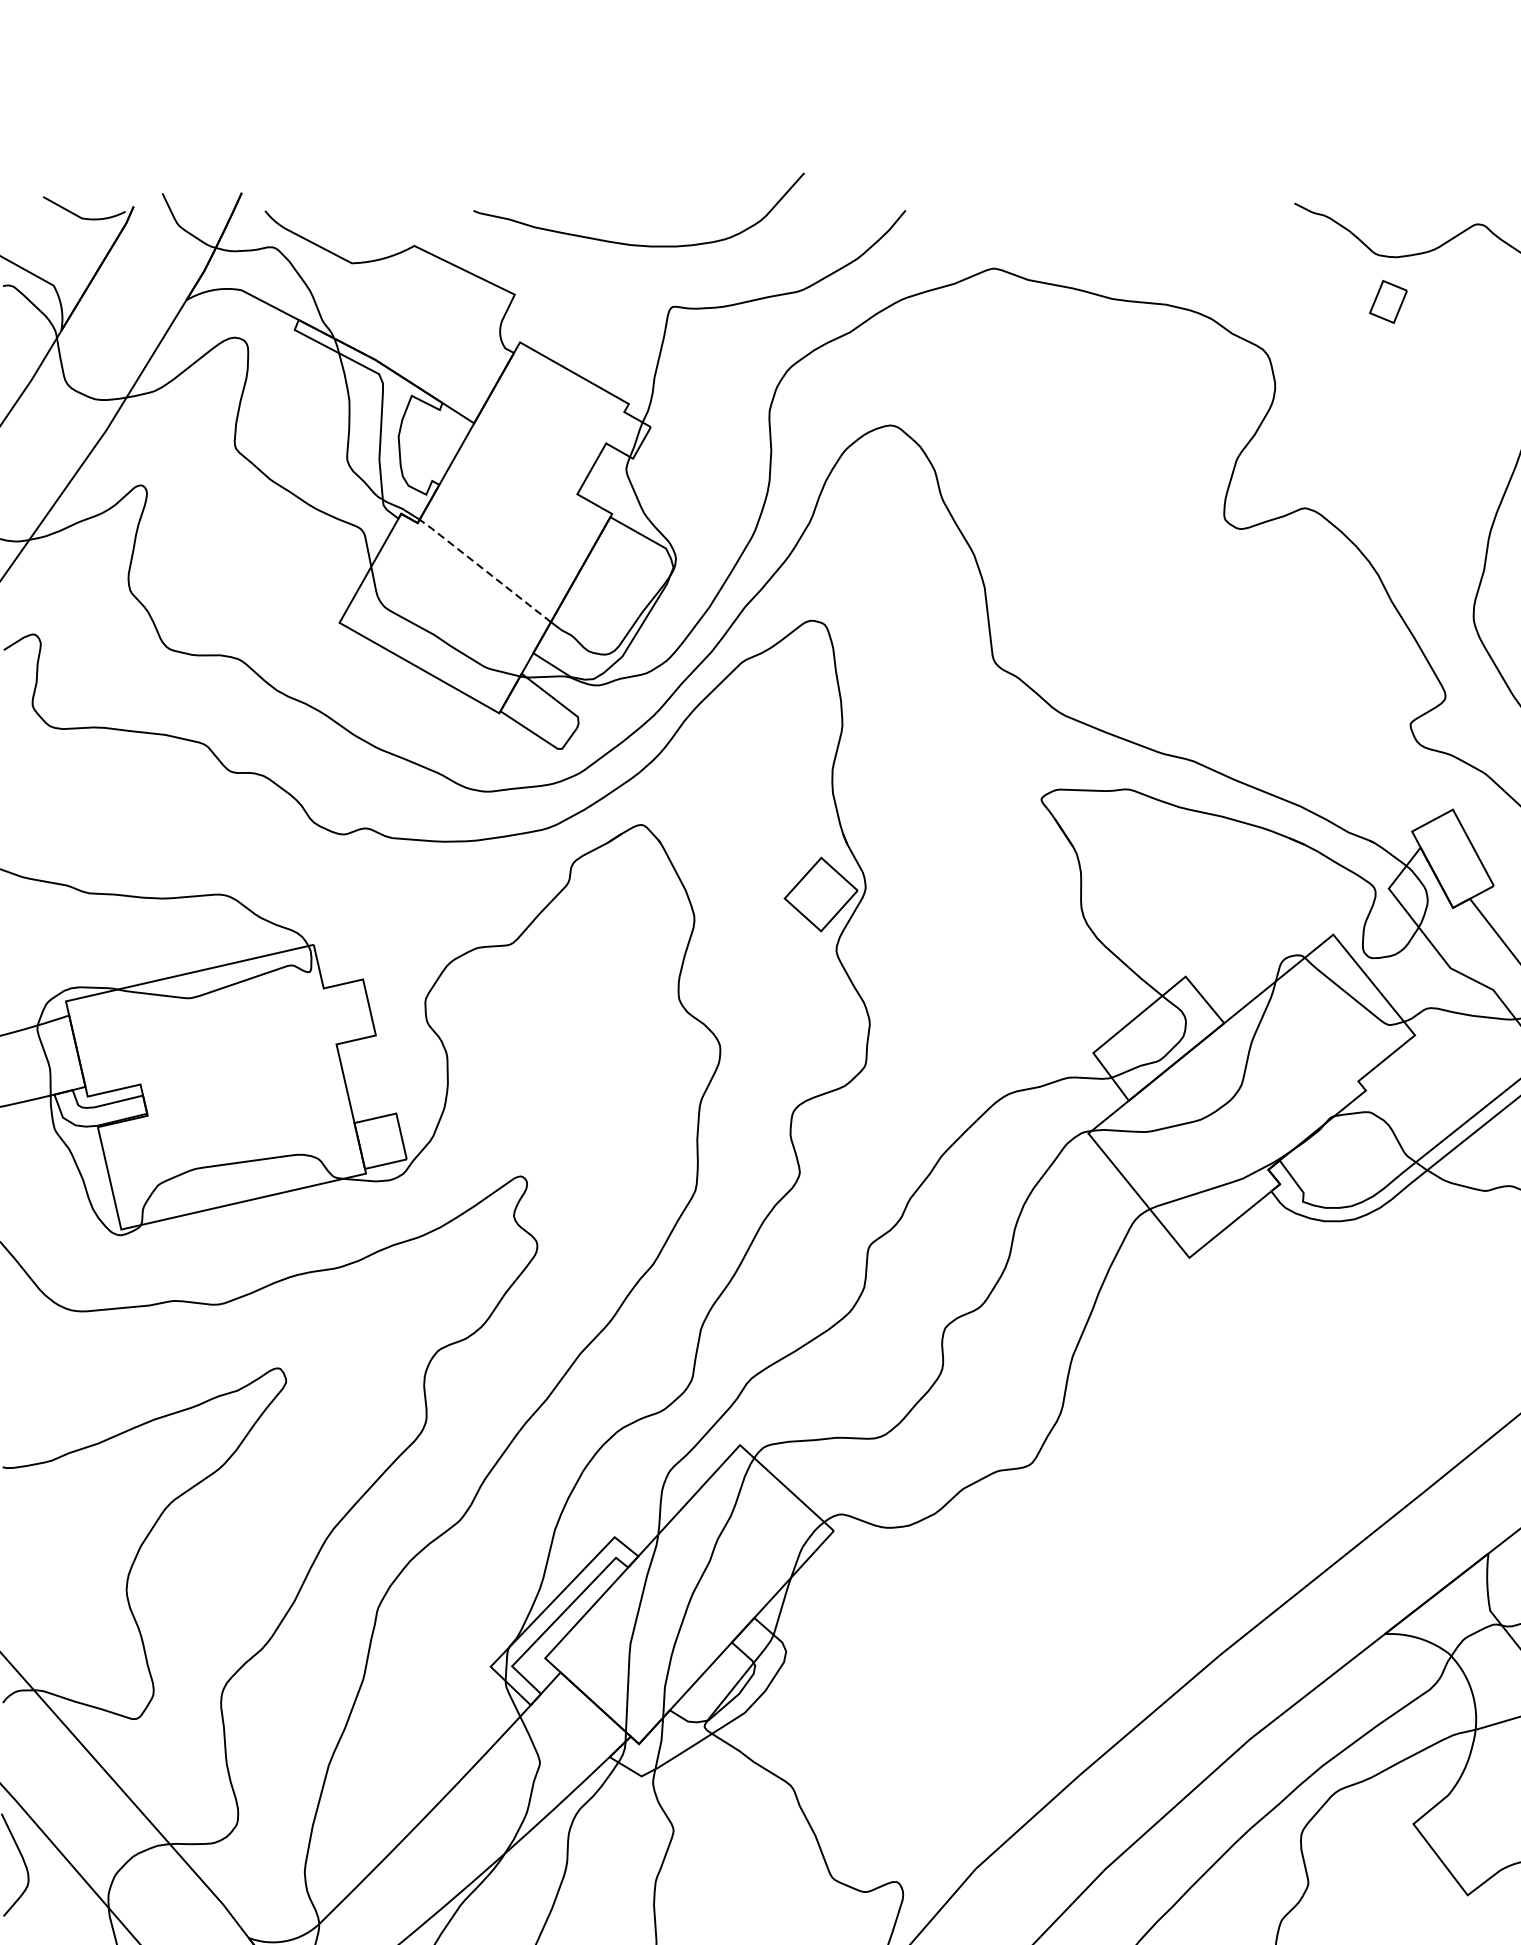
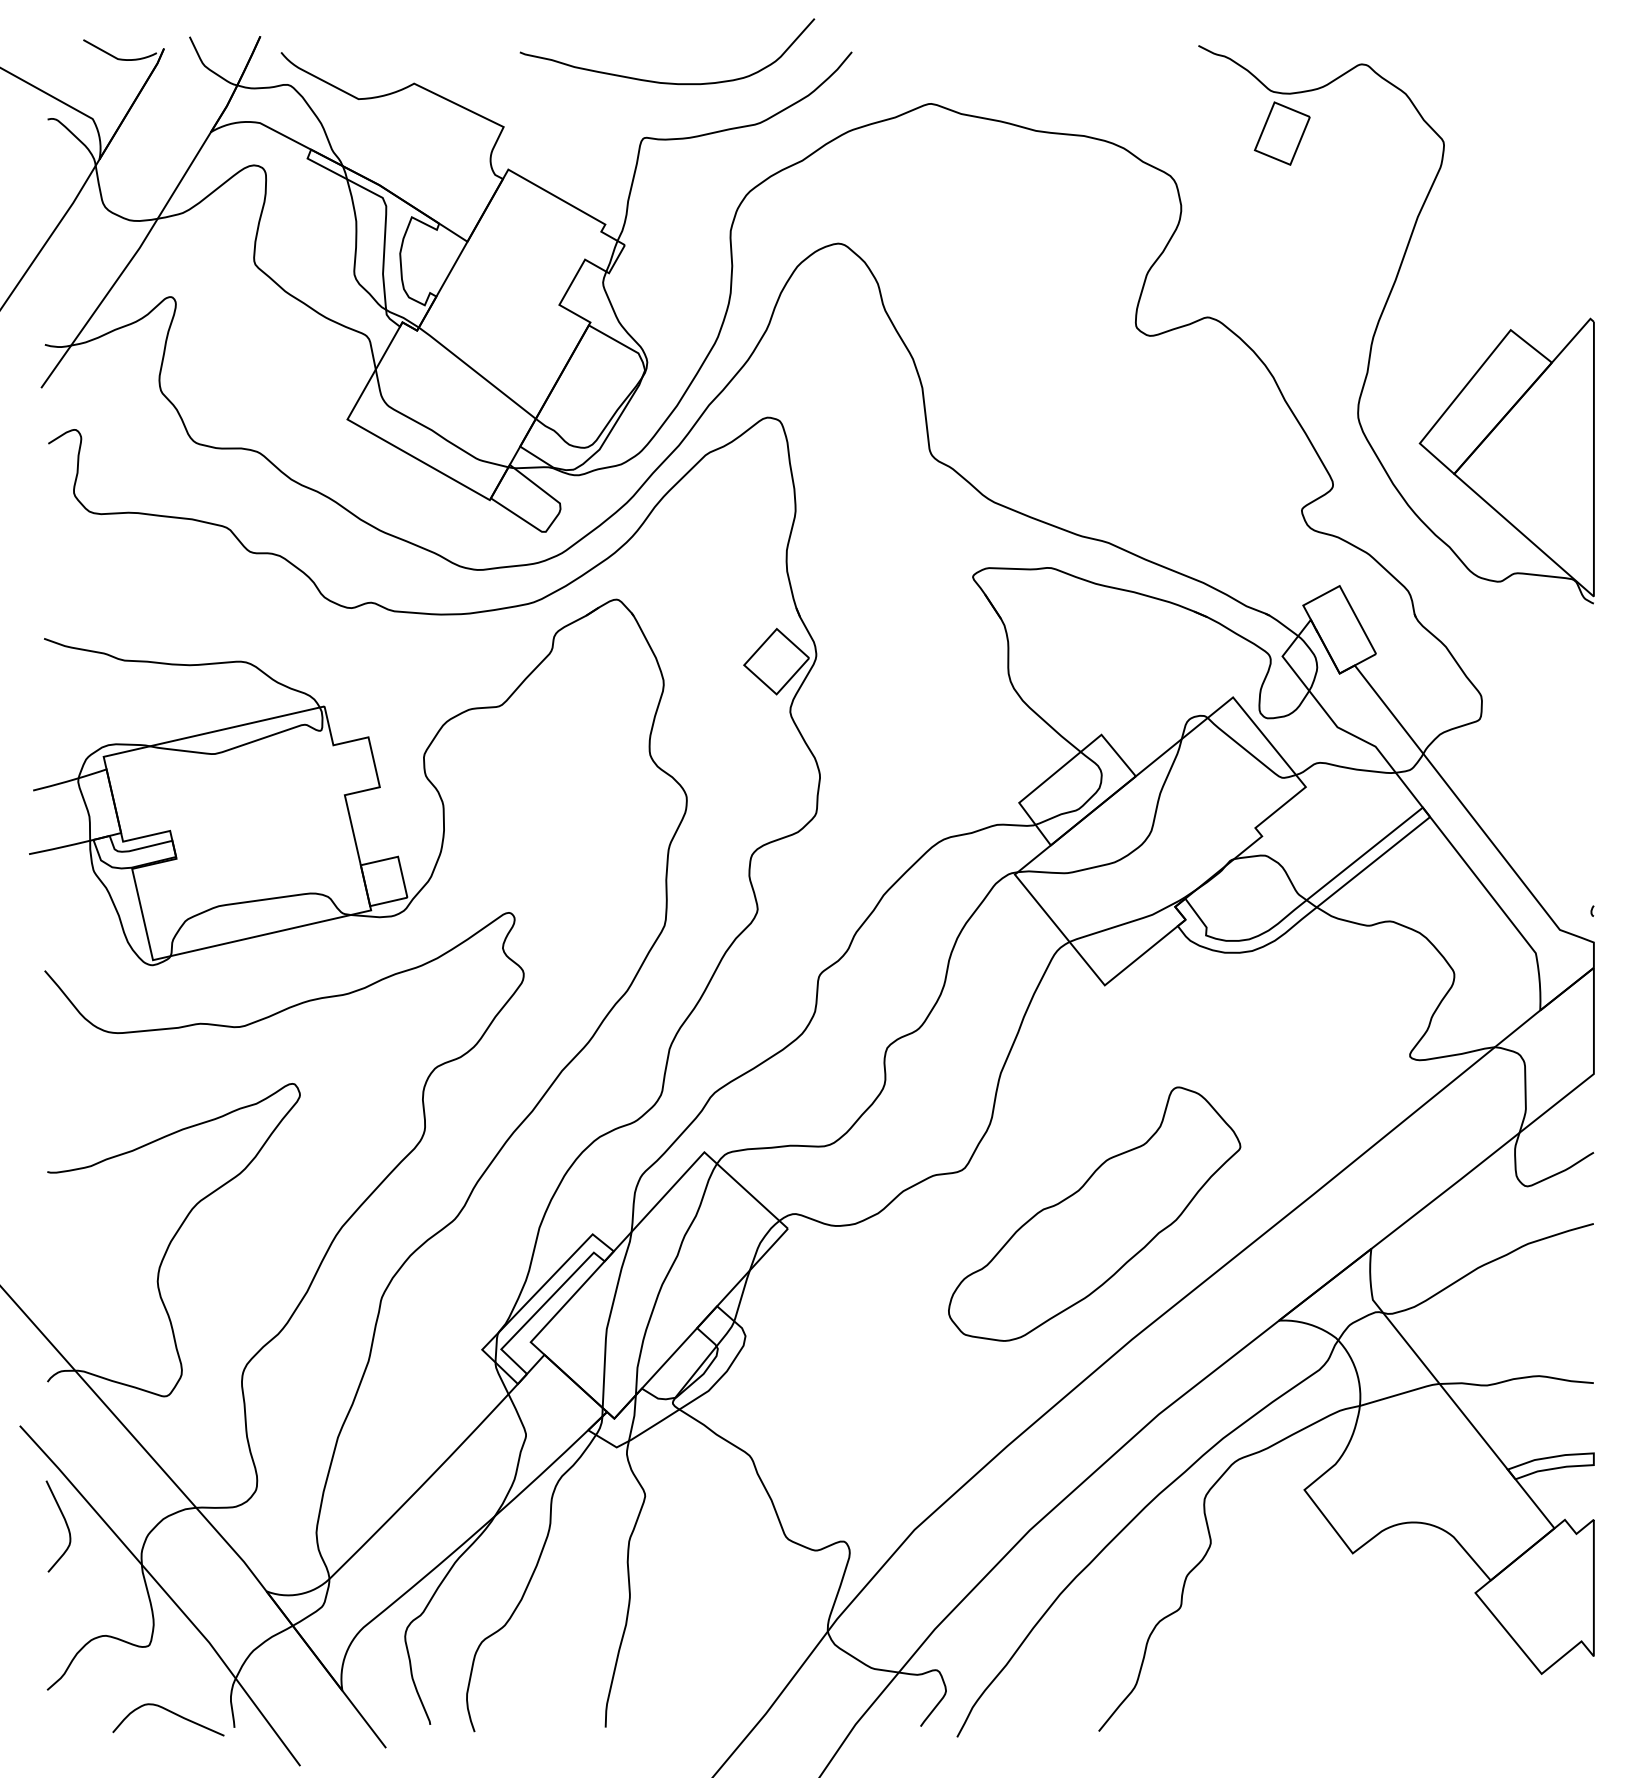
curve: (639, 244) -> (667, 82), moved
part: (1387, 301) -> (1281, 133), size x1.67
line: (484, 570) -> (476, 372), dashed -> solid
part: (1177, 1513) -> (1094, 1213), added

